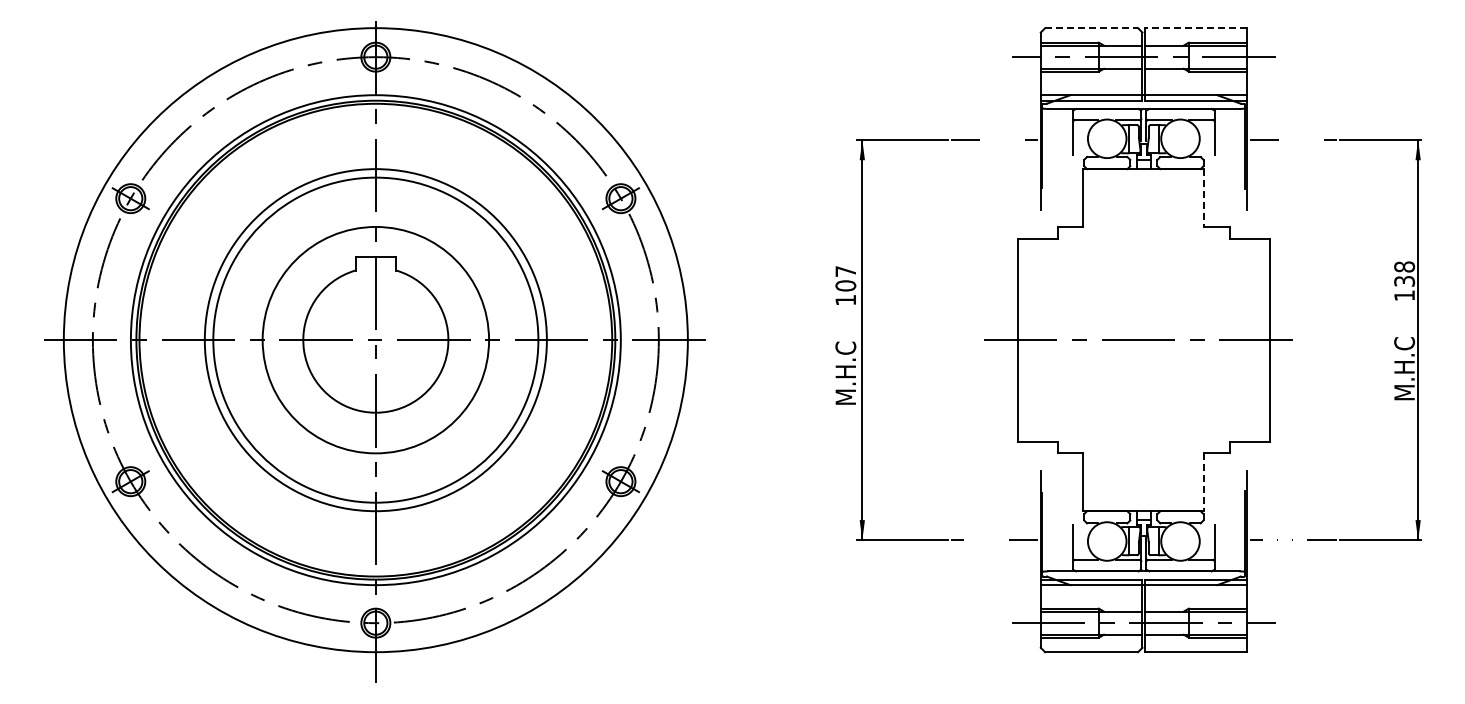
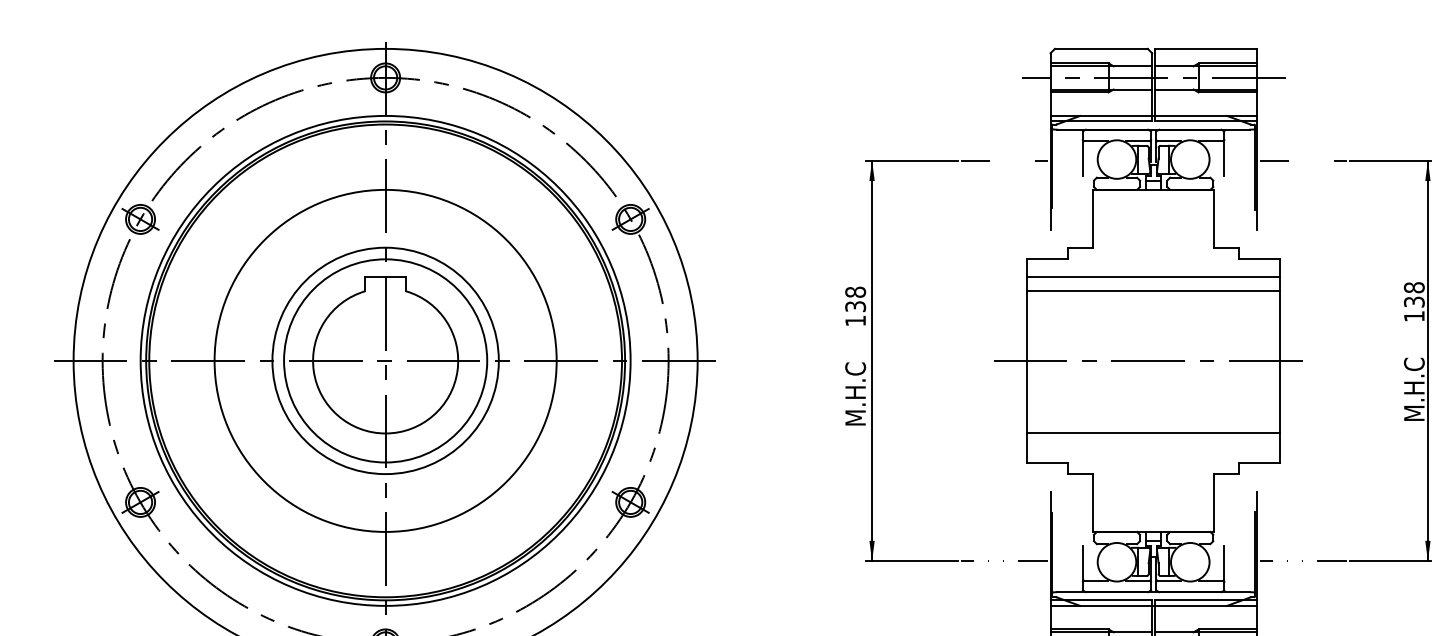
line: (1092, 28) -> (1102, 49), dashed -> solid
line: (1196, 28) -> (1206, 49), dashed -> solid
line: (1204, 198) -> (1214, 219), dashed -> solid
line: (1143, 256) -> (1153, 277), added
line: (1143, 270) -> (1153, 291), added
text: (845, 278) -> (855, 299), 107 -> 138
circle: (375, 339) -> (385, 360), size x0.62
line: (1143, 412) -> (1153, 433), added
line: (1204, 482) -> (1214, 503), dashed -> solid

